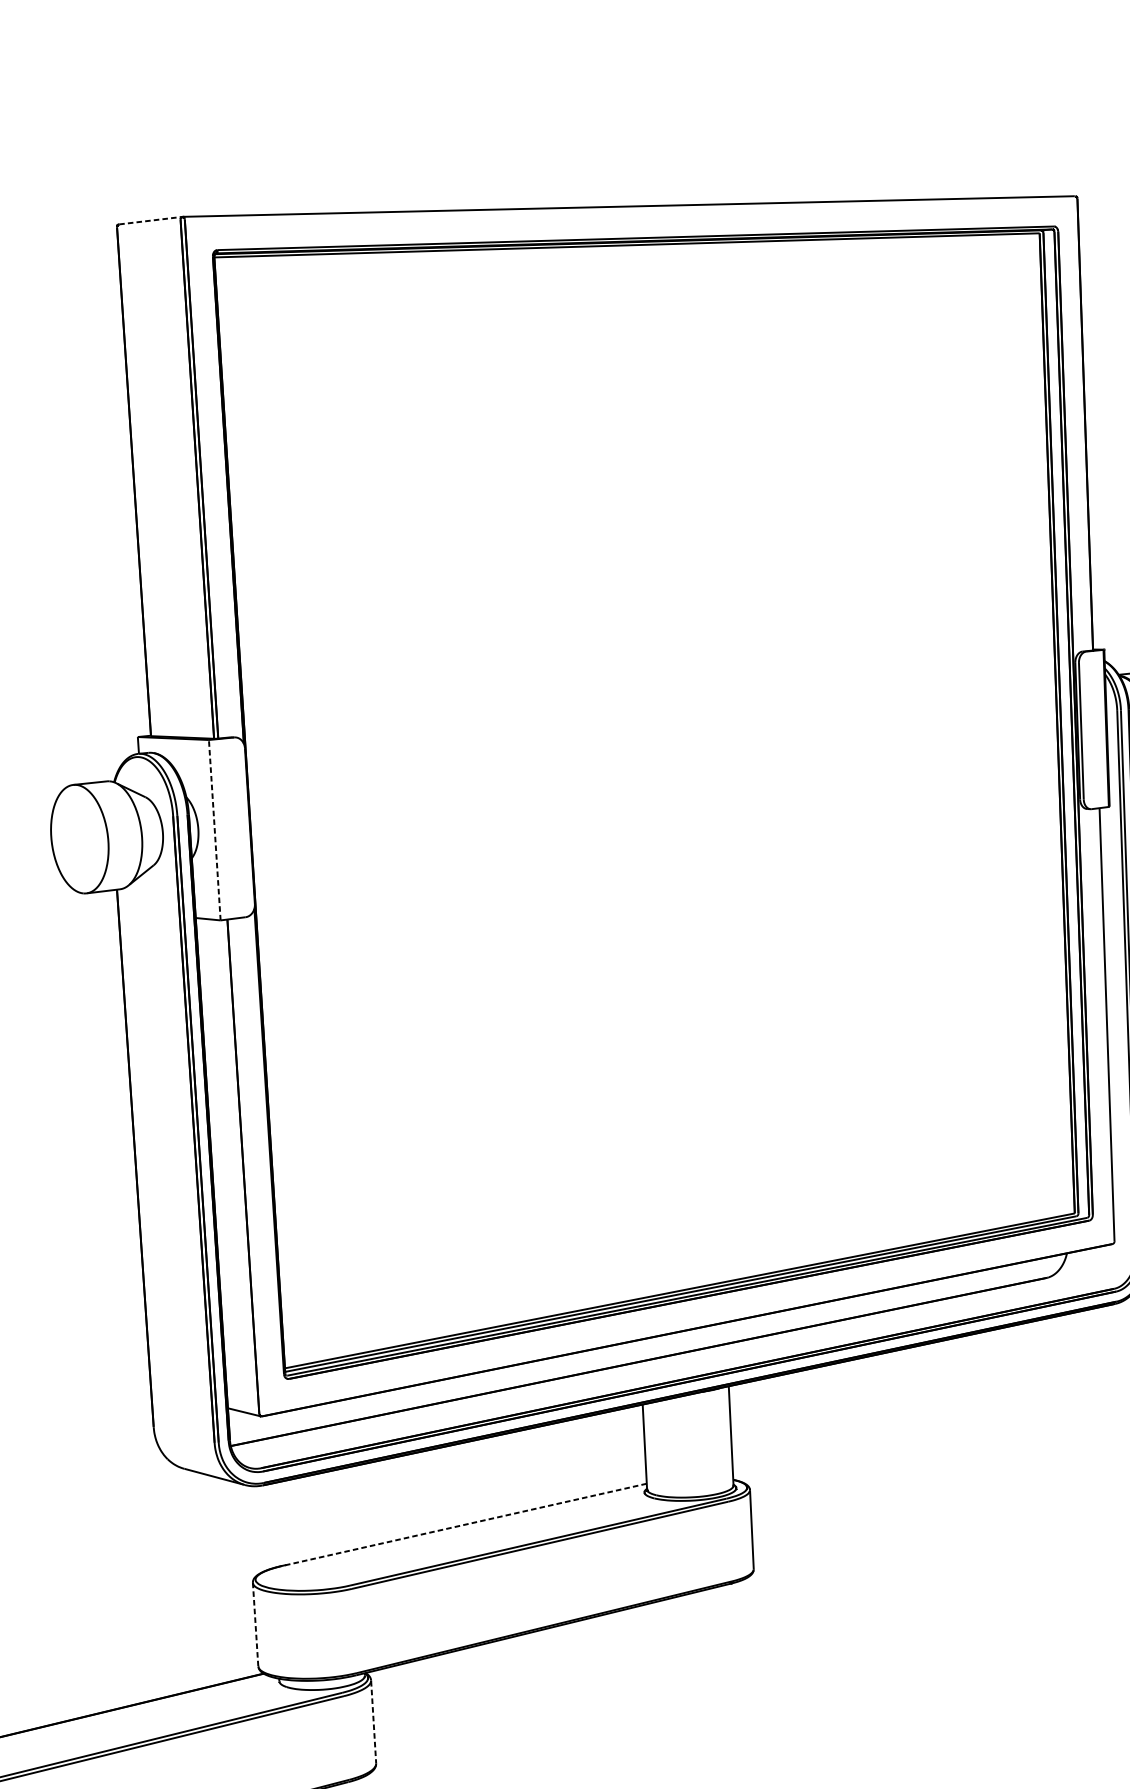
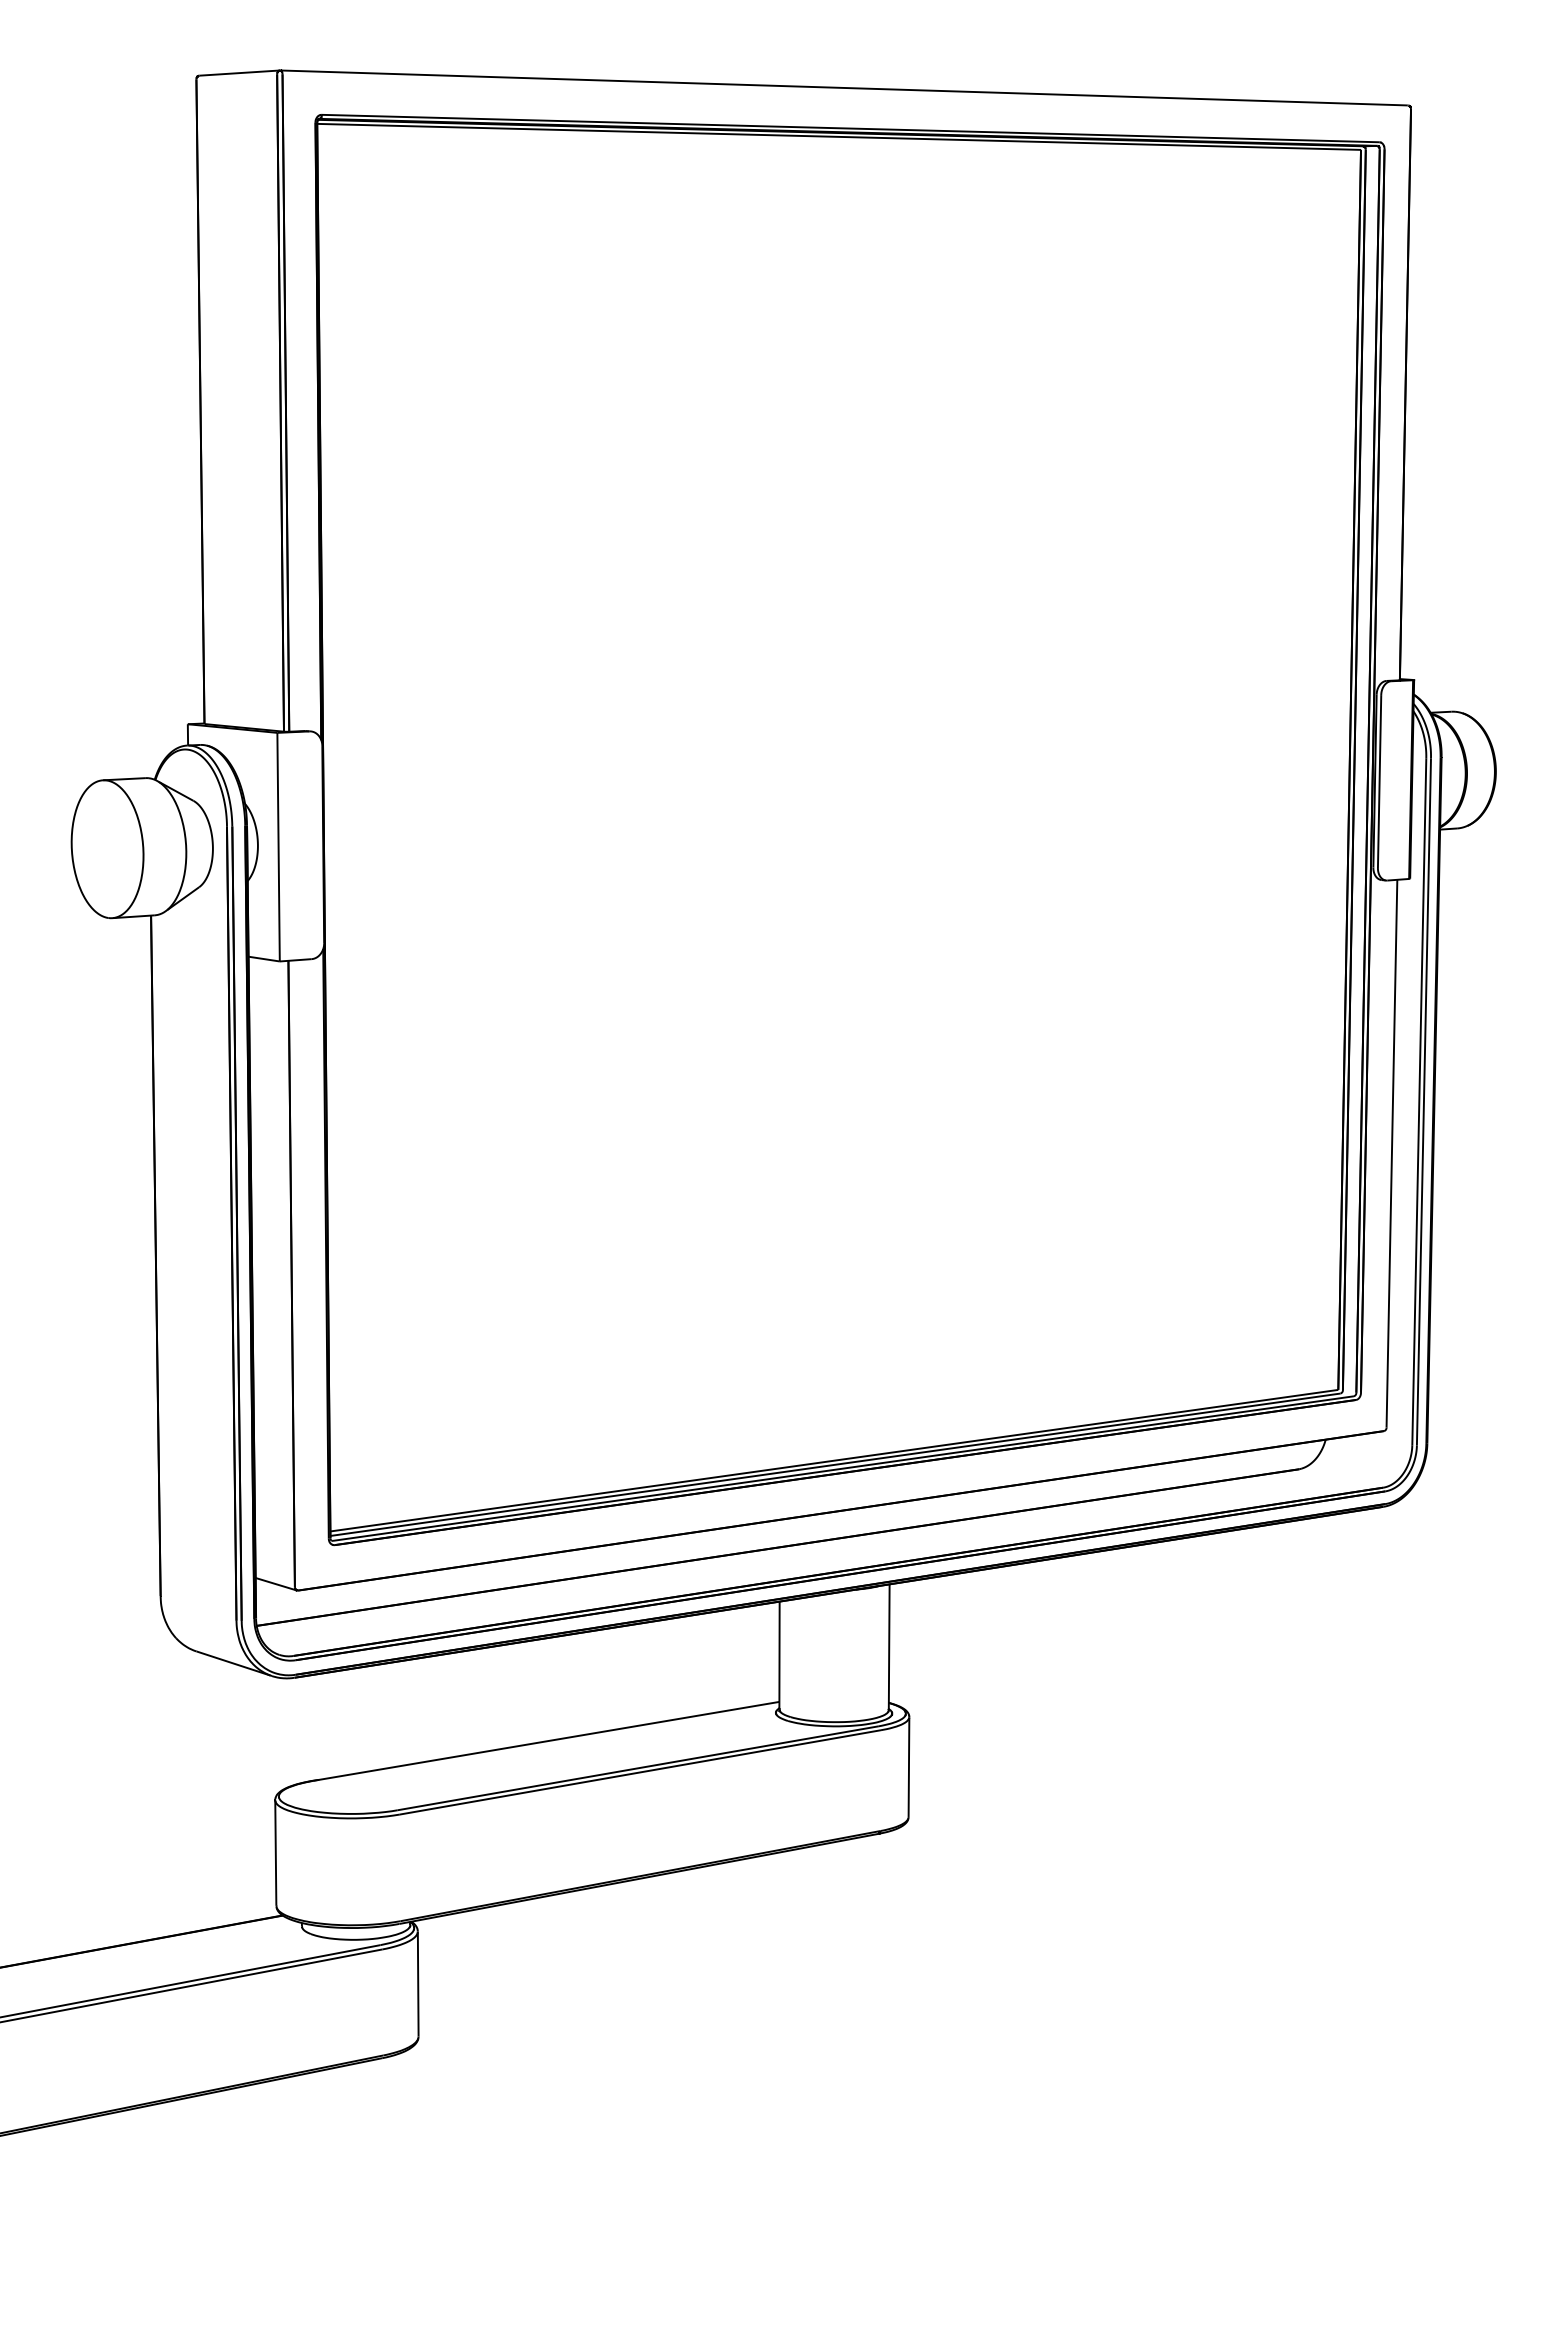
line: (151, 220) -> (240, 73), dashed -> solid
line: (214, 829) -> (278, 846), dashed -> solid
line: (463, 1525) -> (545, 1741), dashed -> solid
line: (255, 1624) -> (275, 1853), dashed -> solid
line: (373, 1722) -> (418, 1984), dashed -> solid

